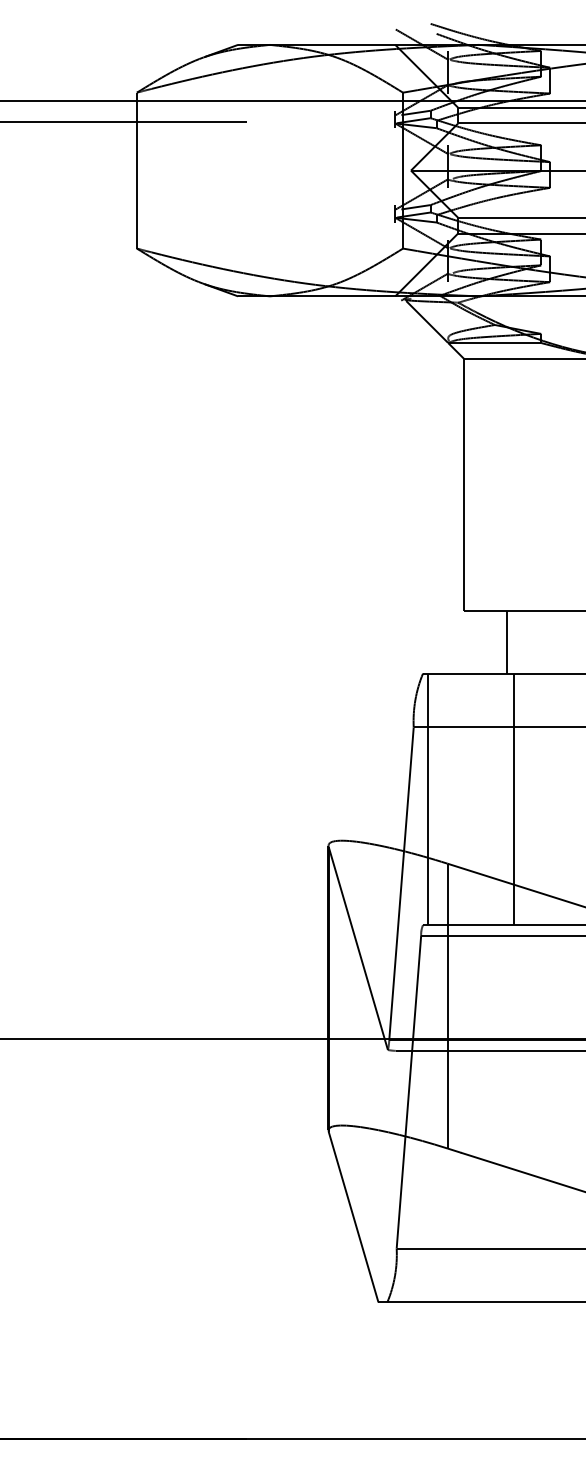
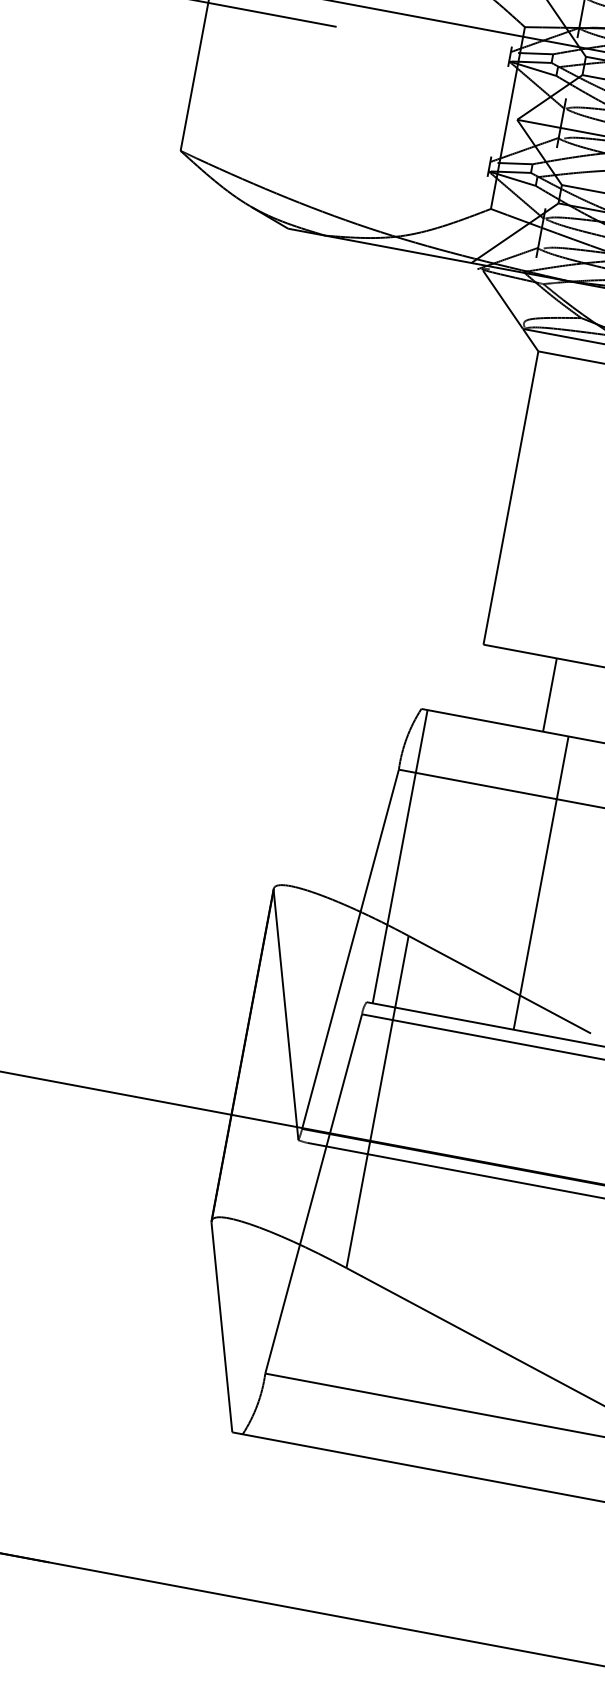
line: (507, 641) -> (550, 694), moved
line: (514, 799) -> (541, 883), moved

